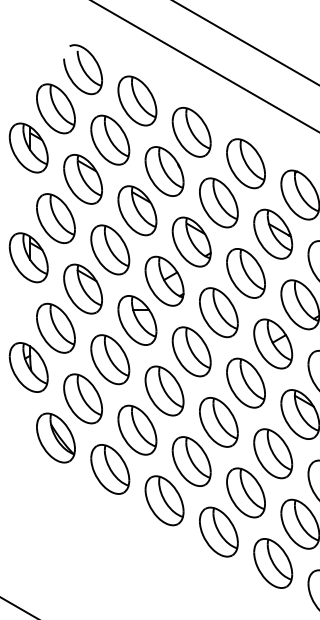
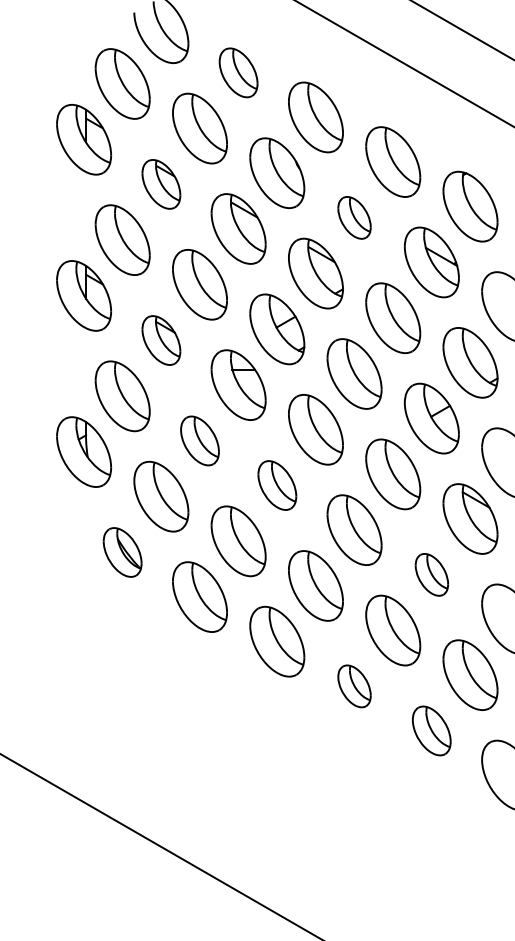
part: (137, 100) -> (238, 72), size x0.7
part: (83, 179) -> (161, 184), size x0.7
part: (218, 202) -> (354, 217), size x0.6
part: (83, 289) -> (161, 340), size x0.7
part: (109, 359) -> (199, 440), size x0.7
part: (164, 391) -> (277, 485), size x0.7
part: (55, 438) -> (122, 552), size x0.7
part: (272, 453) -> (431, 574), size x0.6
part: (218, 532) -> (354, 686), size x0.6
part: (272, 563) -> (431, 730), size x0.7

